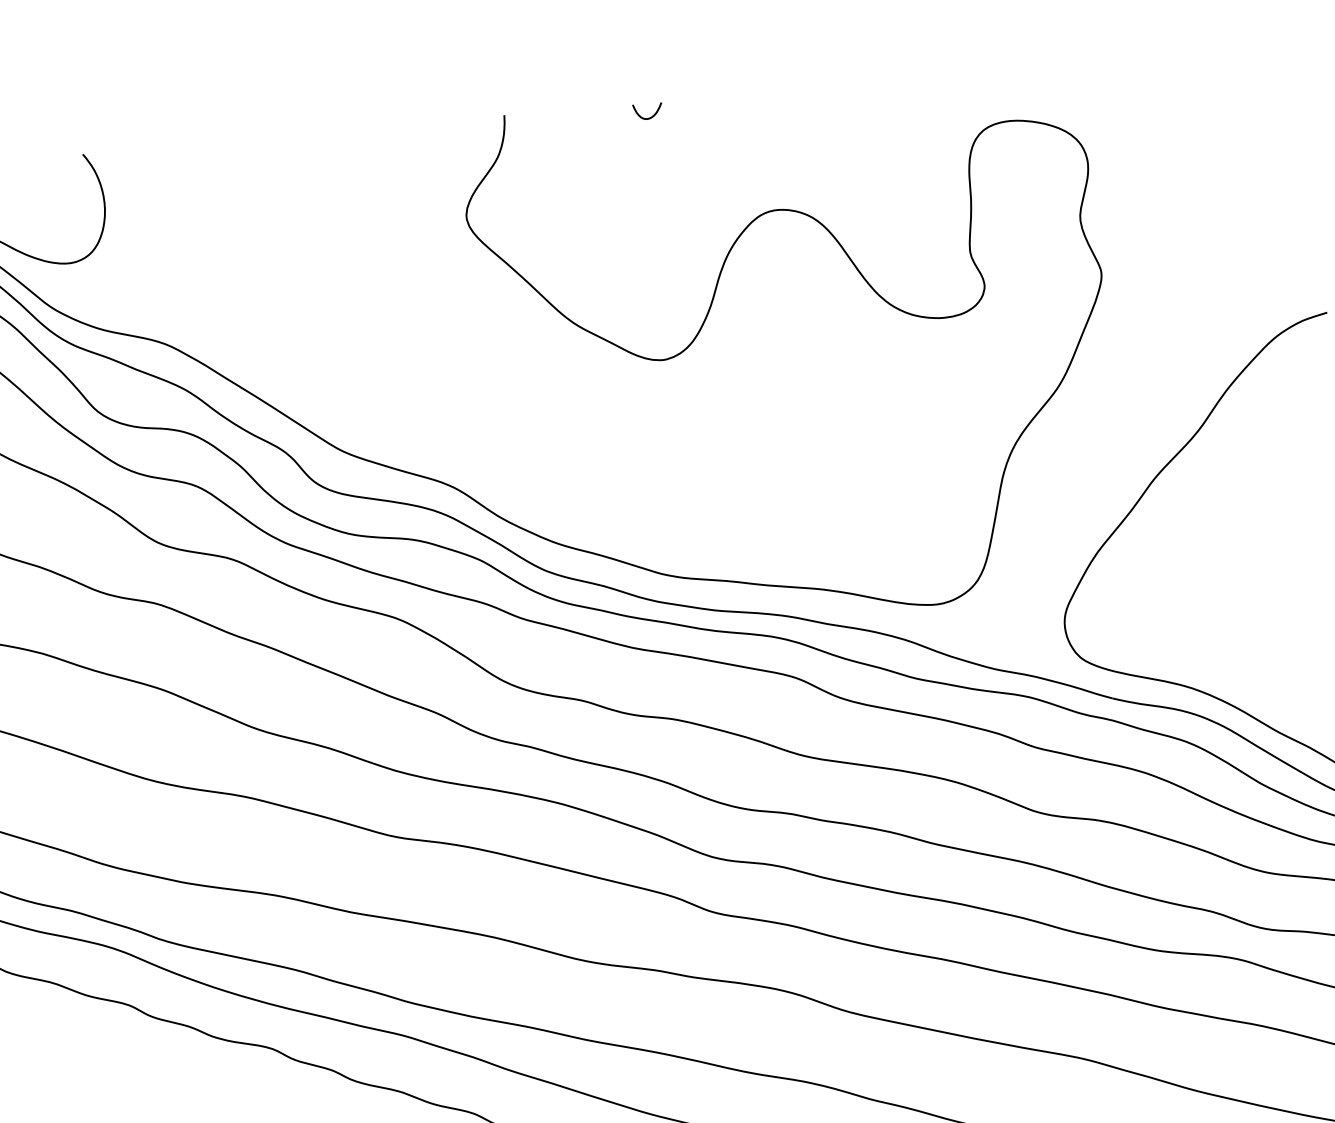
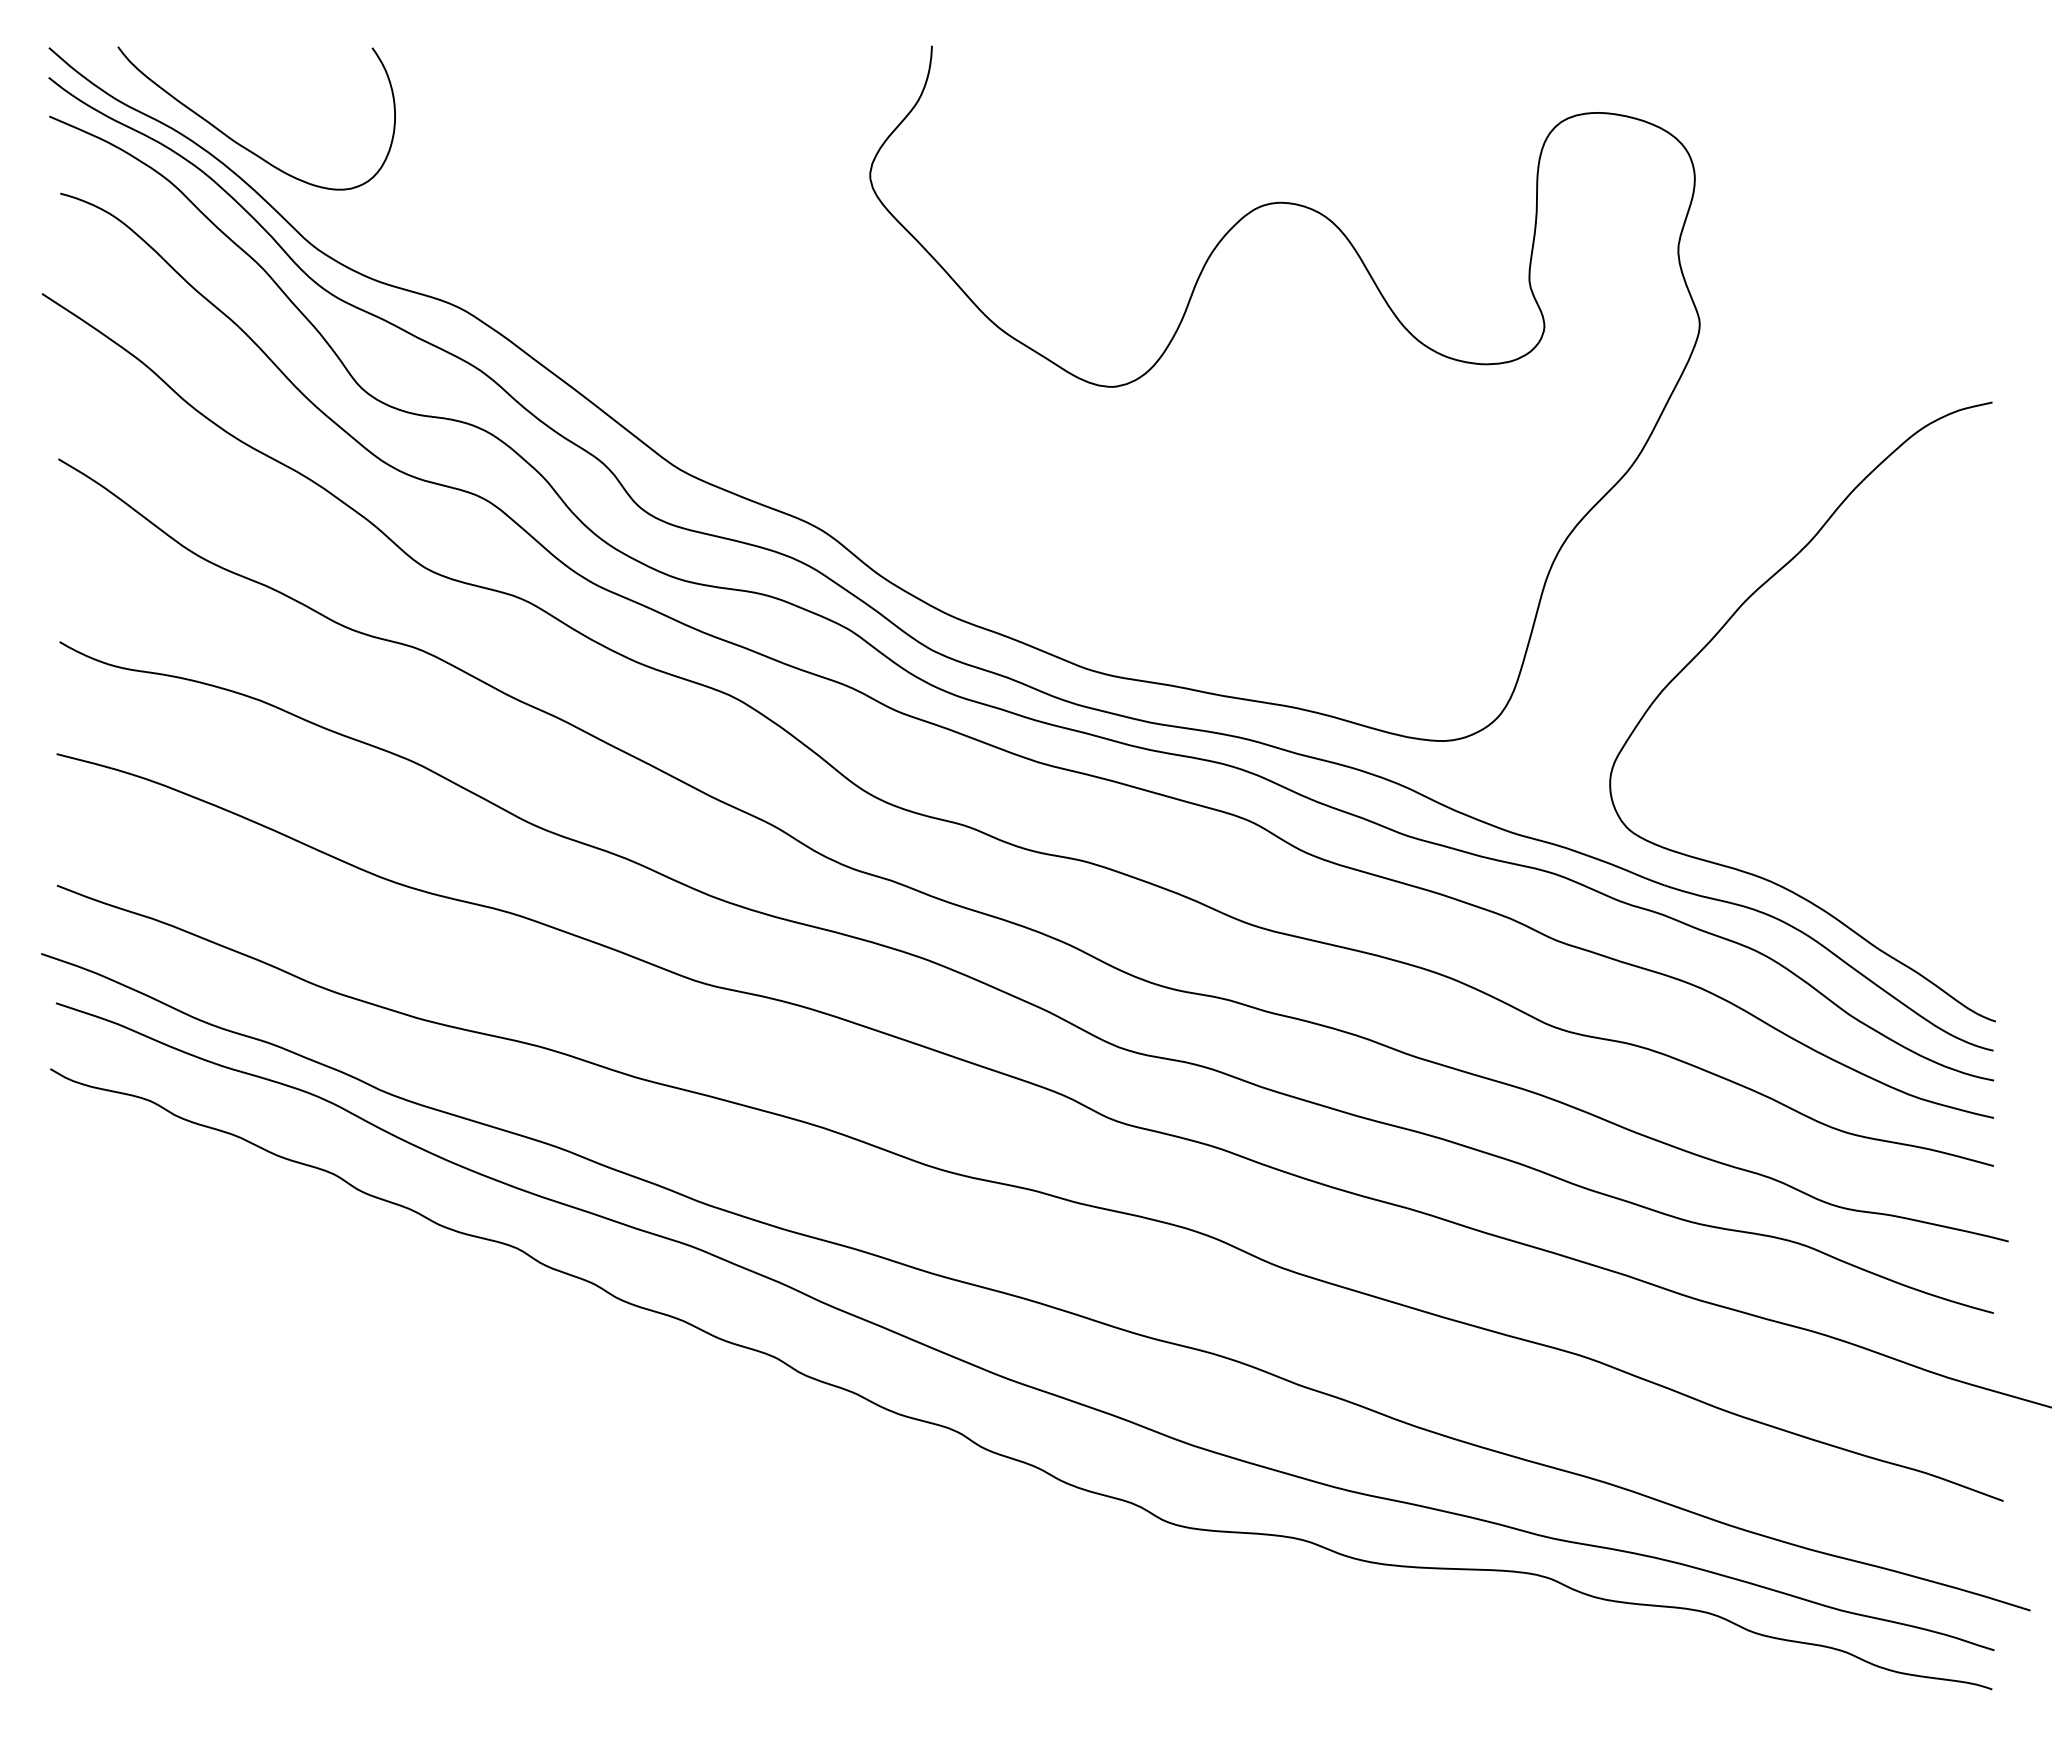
curve: (650, 117) -> (1124, 65), removed

